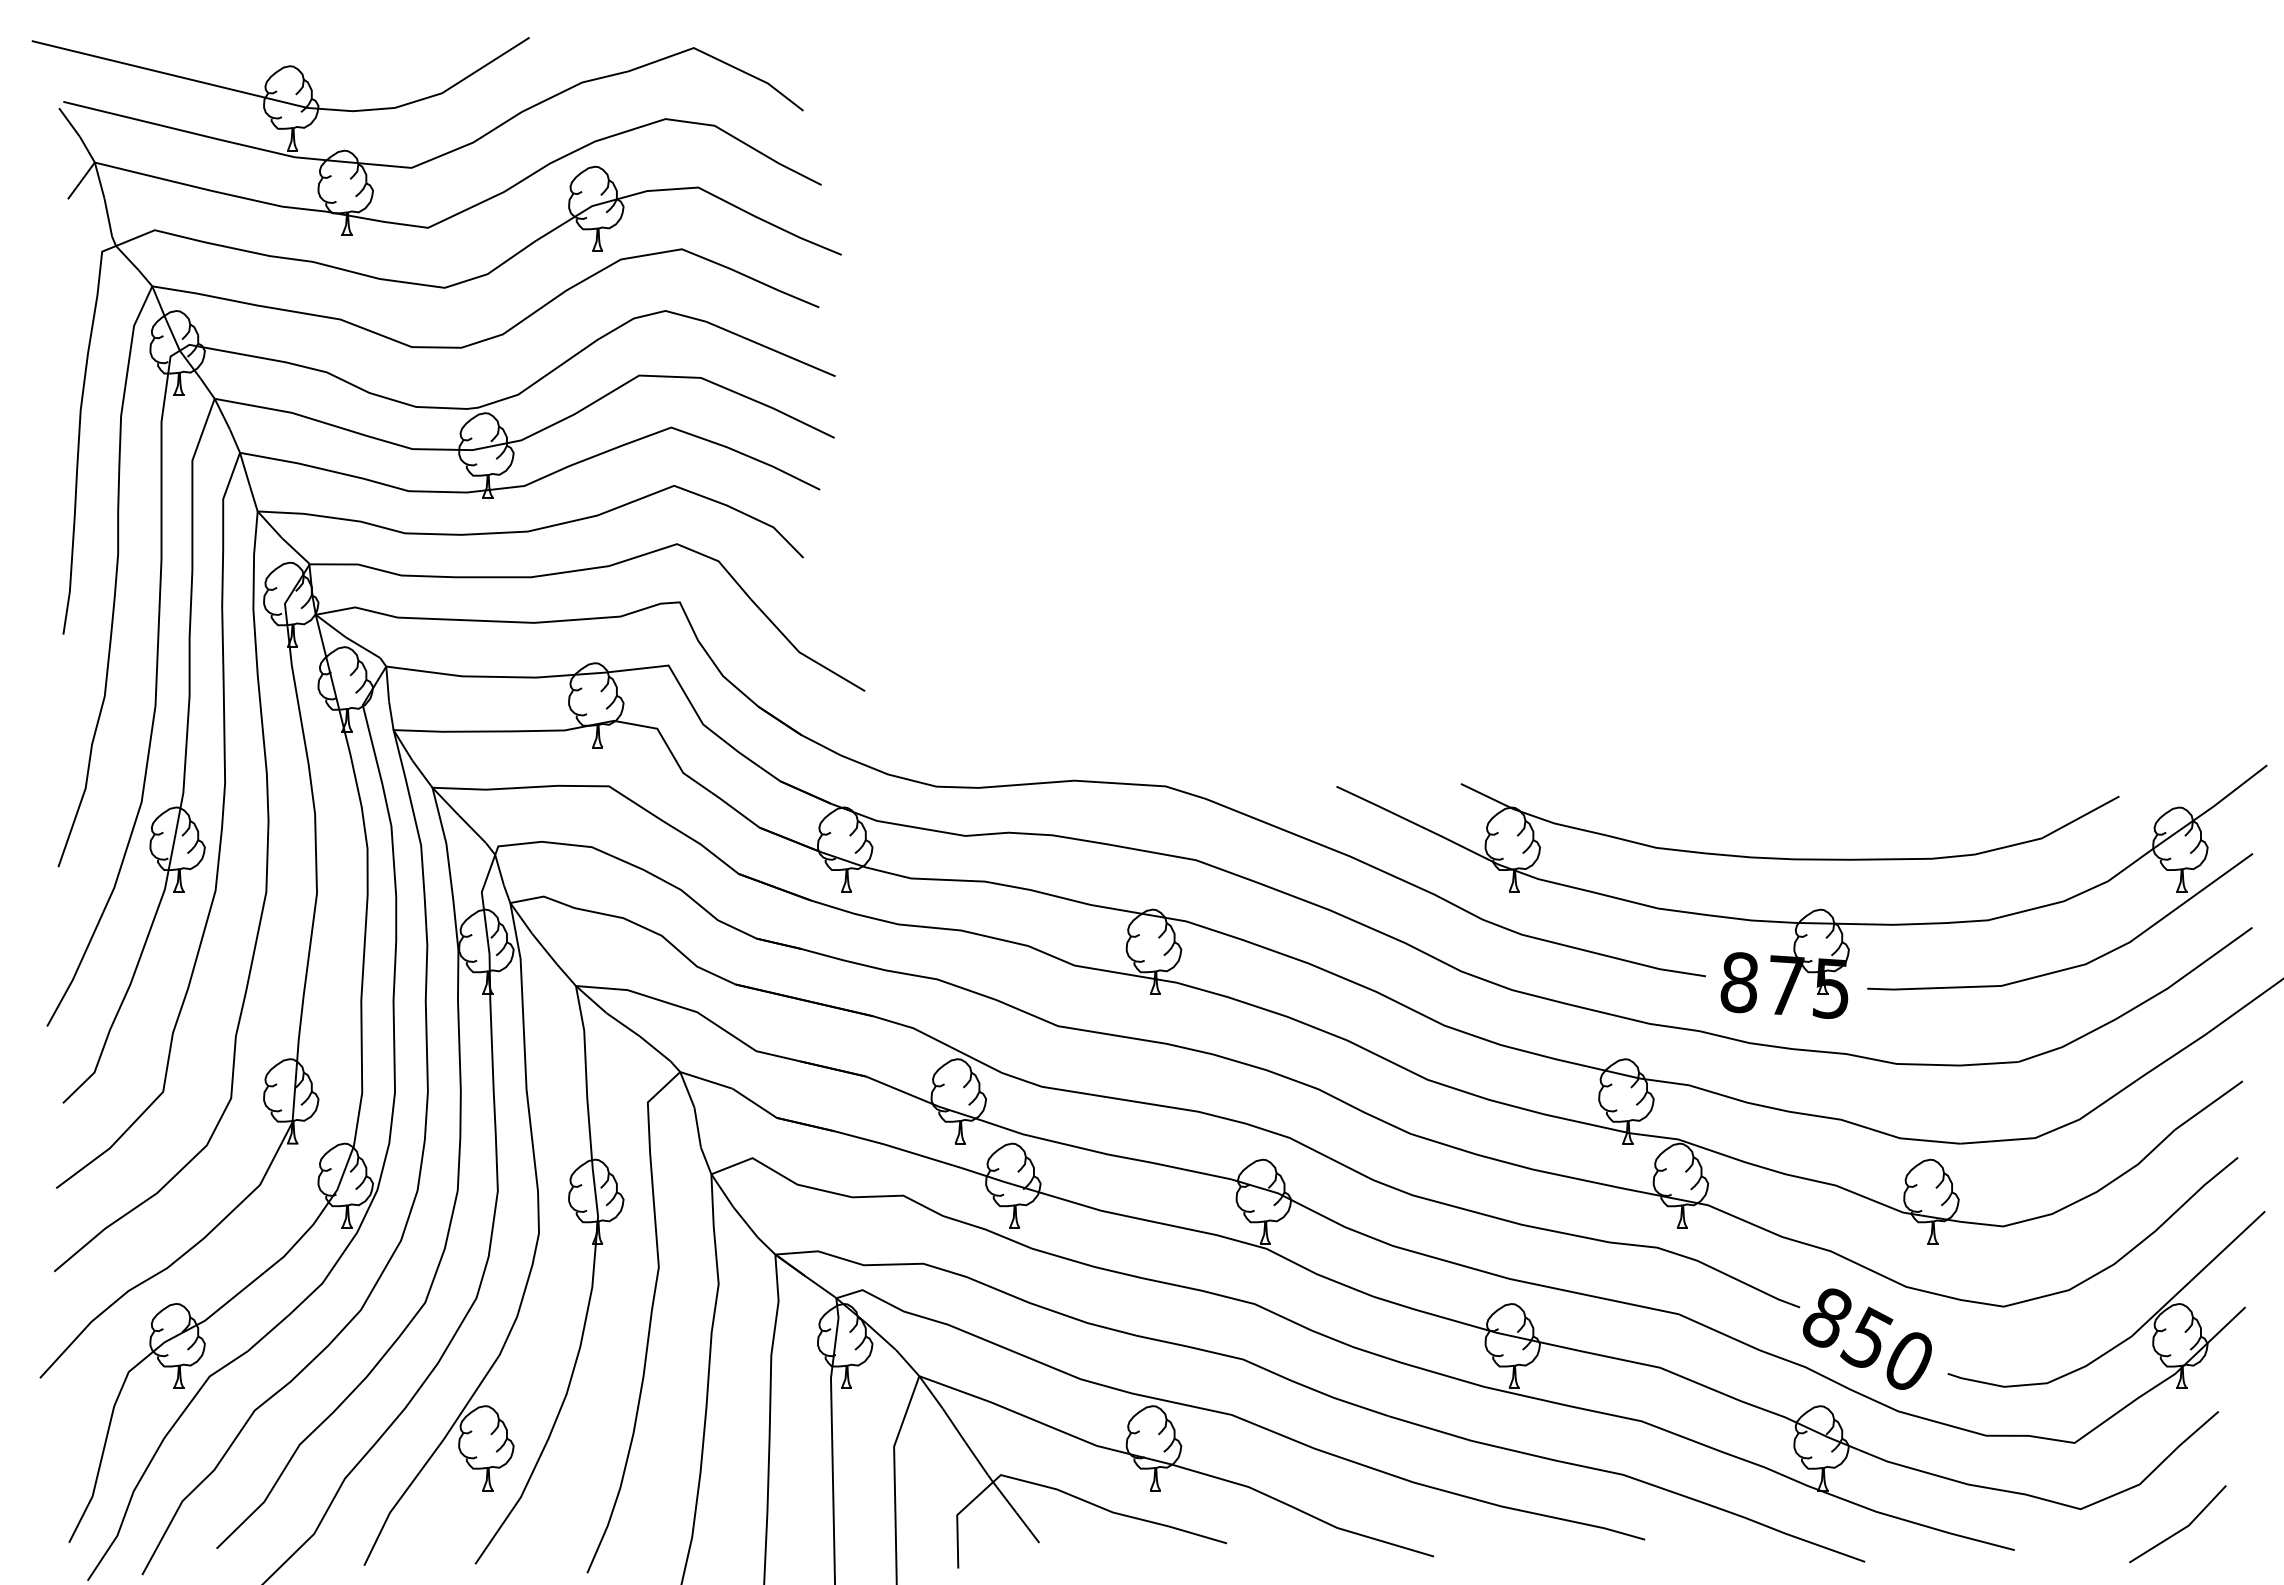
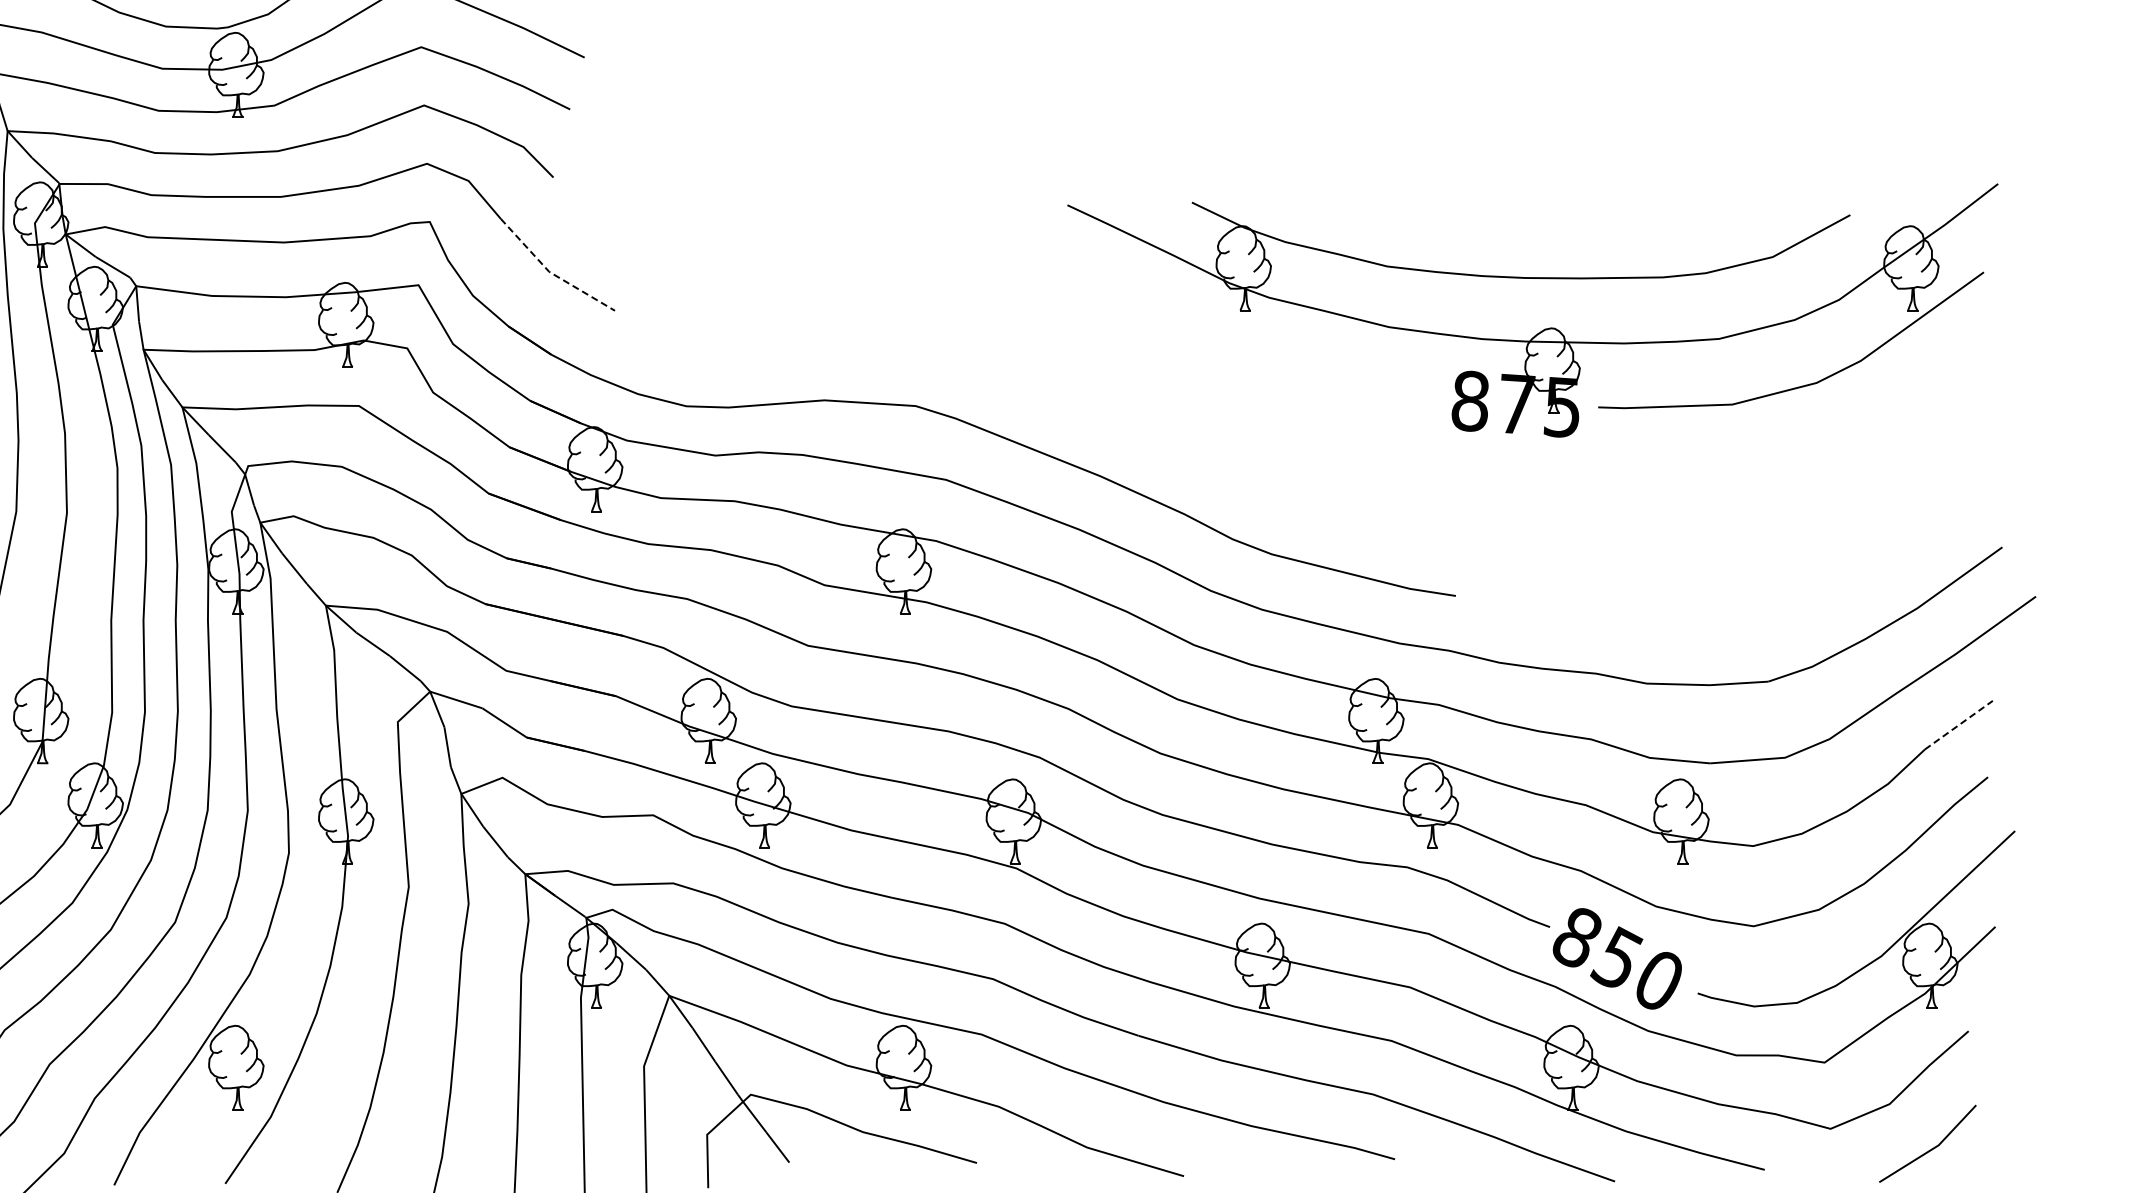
line: (801, 653) -> (551, 273), solid -> dashed
part: (1811, 911) -> (1542, 330), moved
line: (2208, 1105) -> (1958, 725), solid -> dashed

